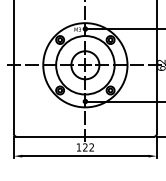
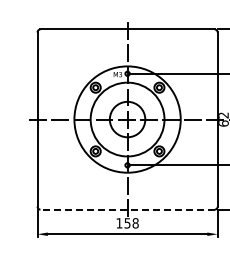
line: (85, 136) -> (127, 209), solid -> dashed
text: (88, 147) -> (131, 223), 122 -> 158

